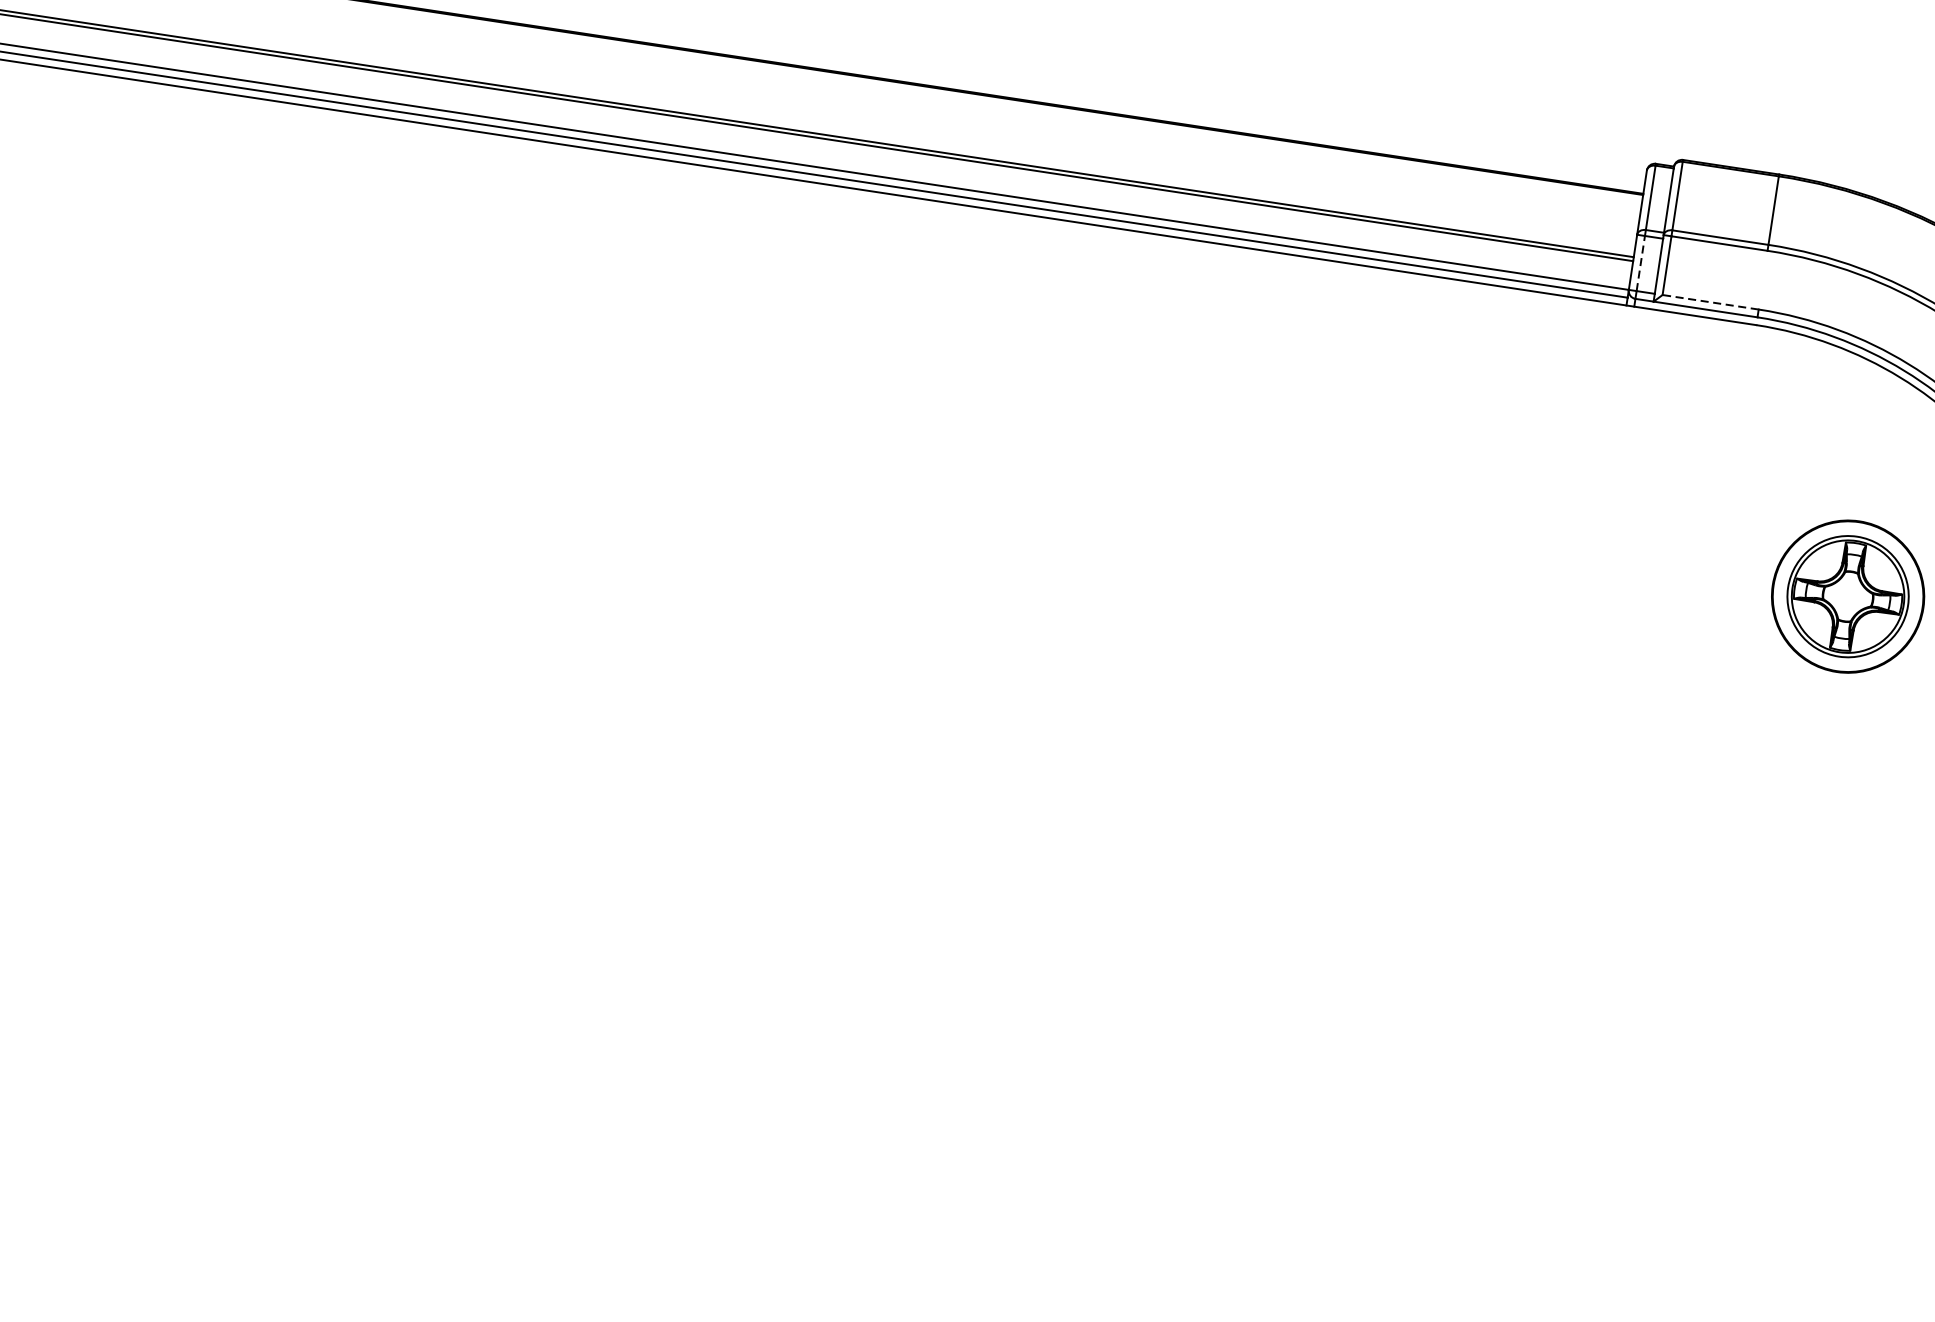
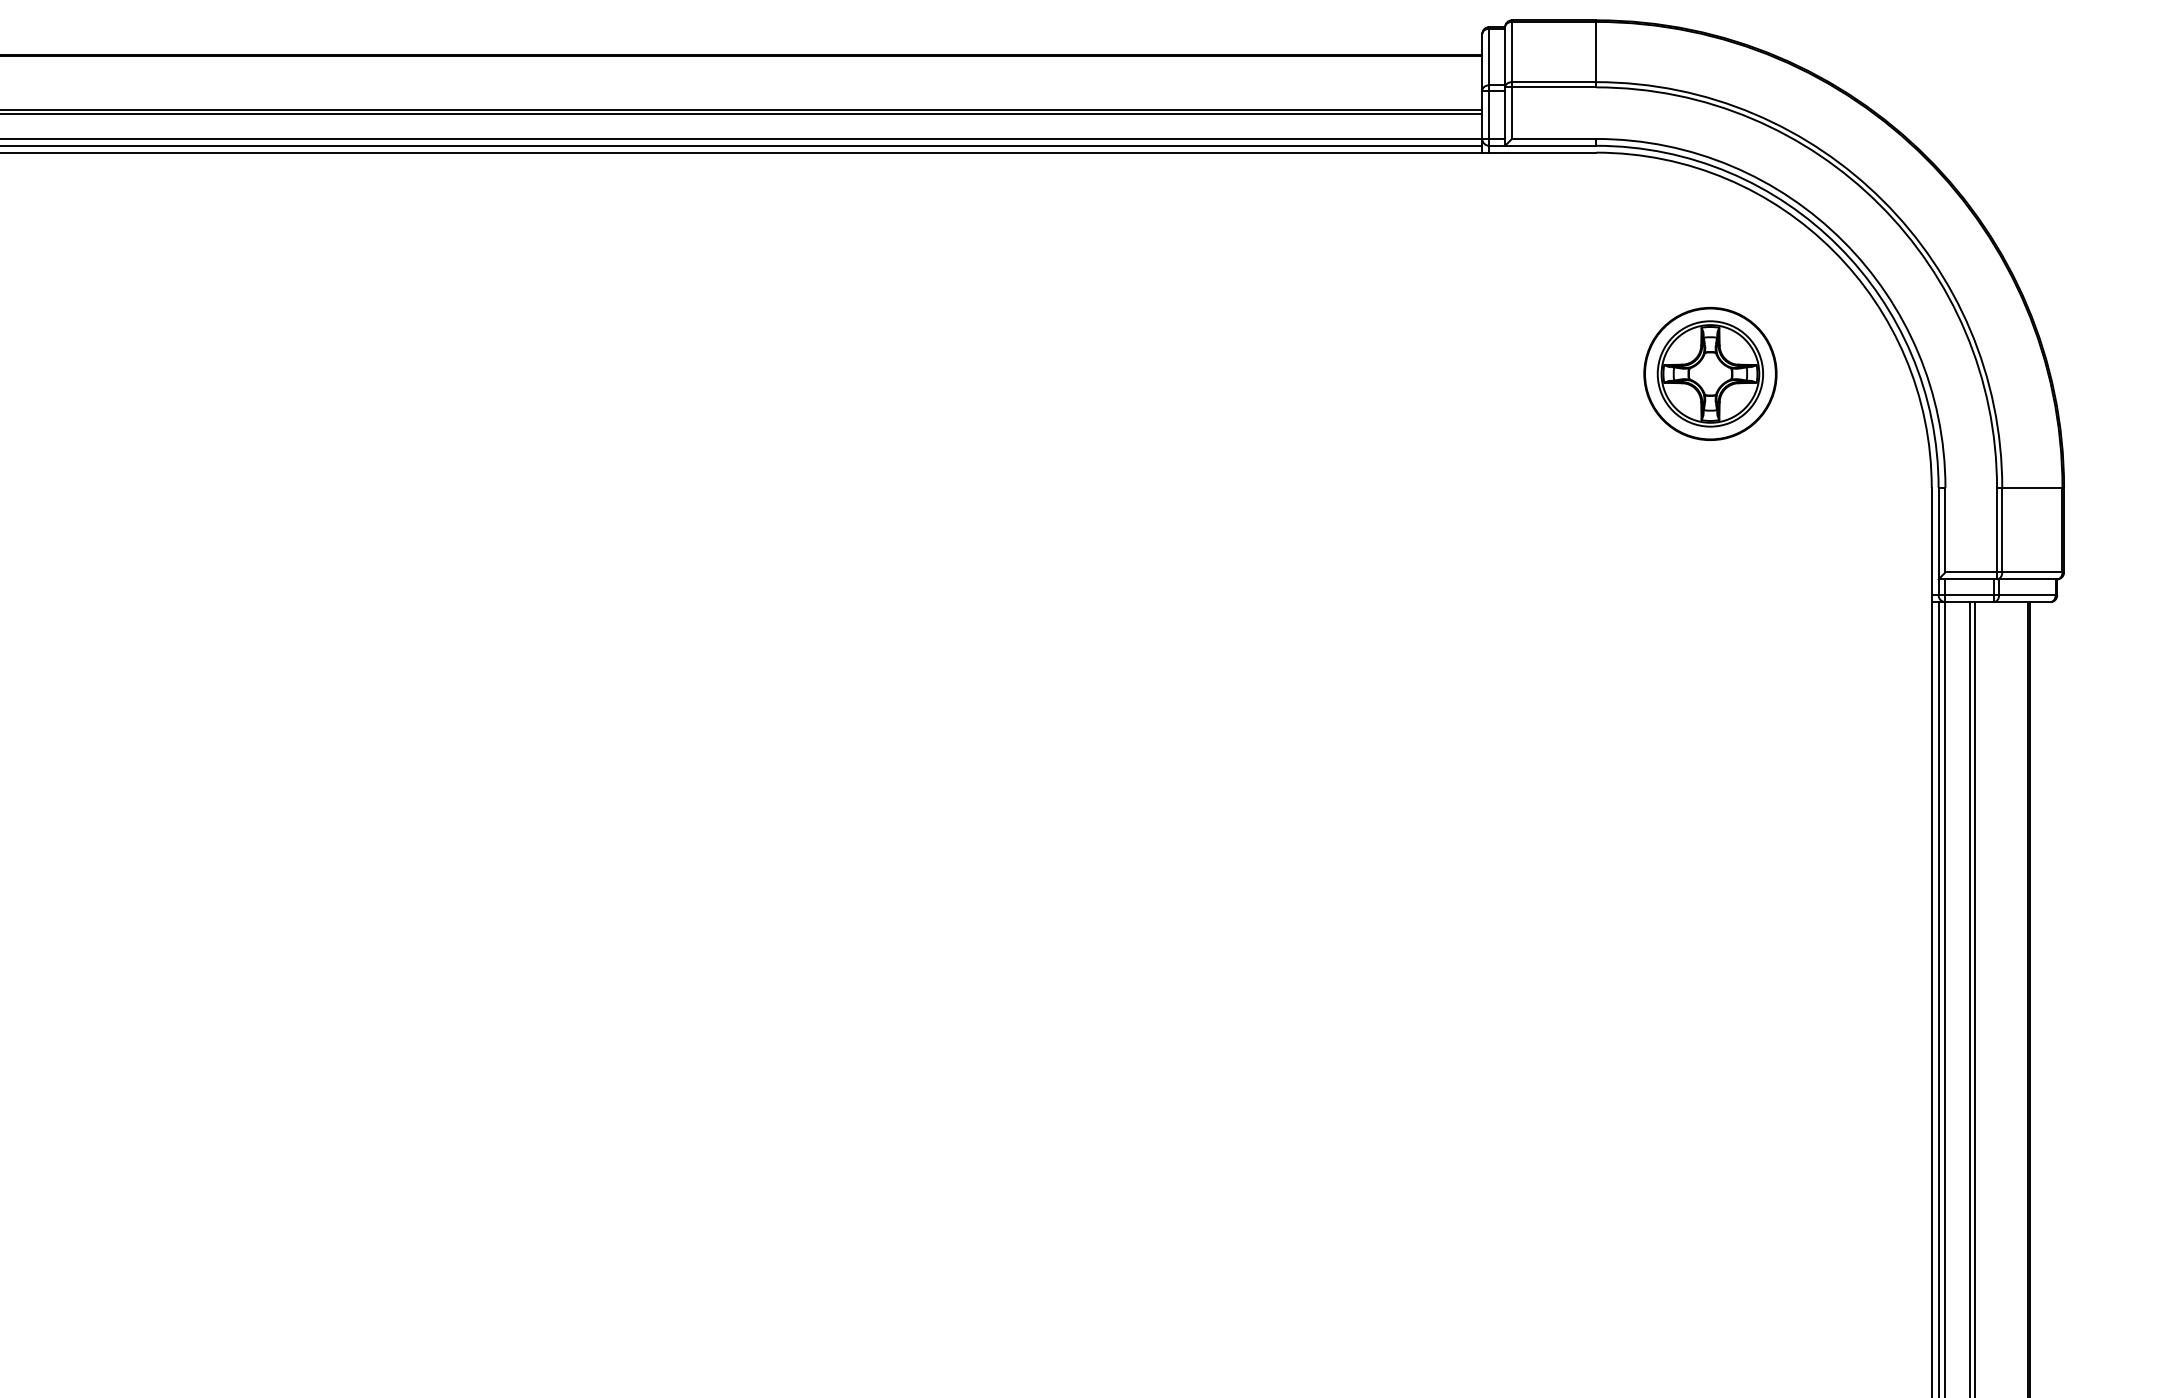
line: (1641, 263) -> (1489, 114), dashed -> solid
line: (1709, 301) -> (1553, 138), dashed -> solid

